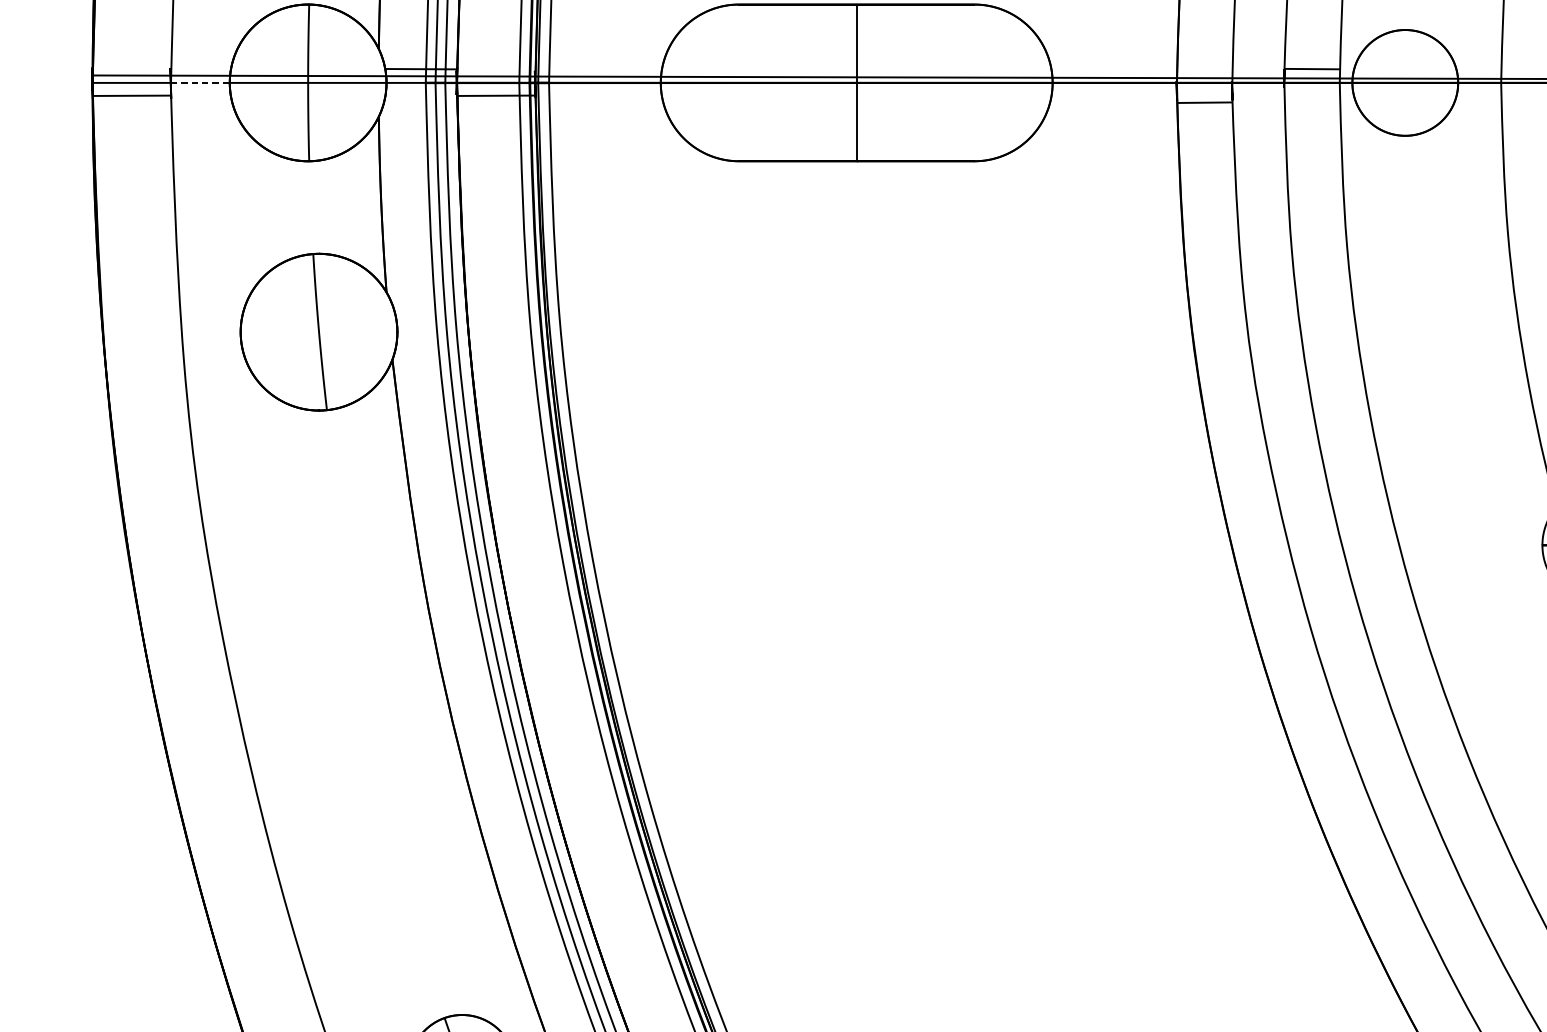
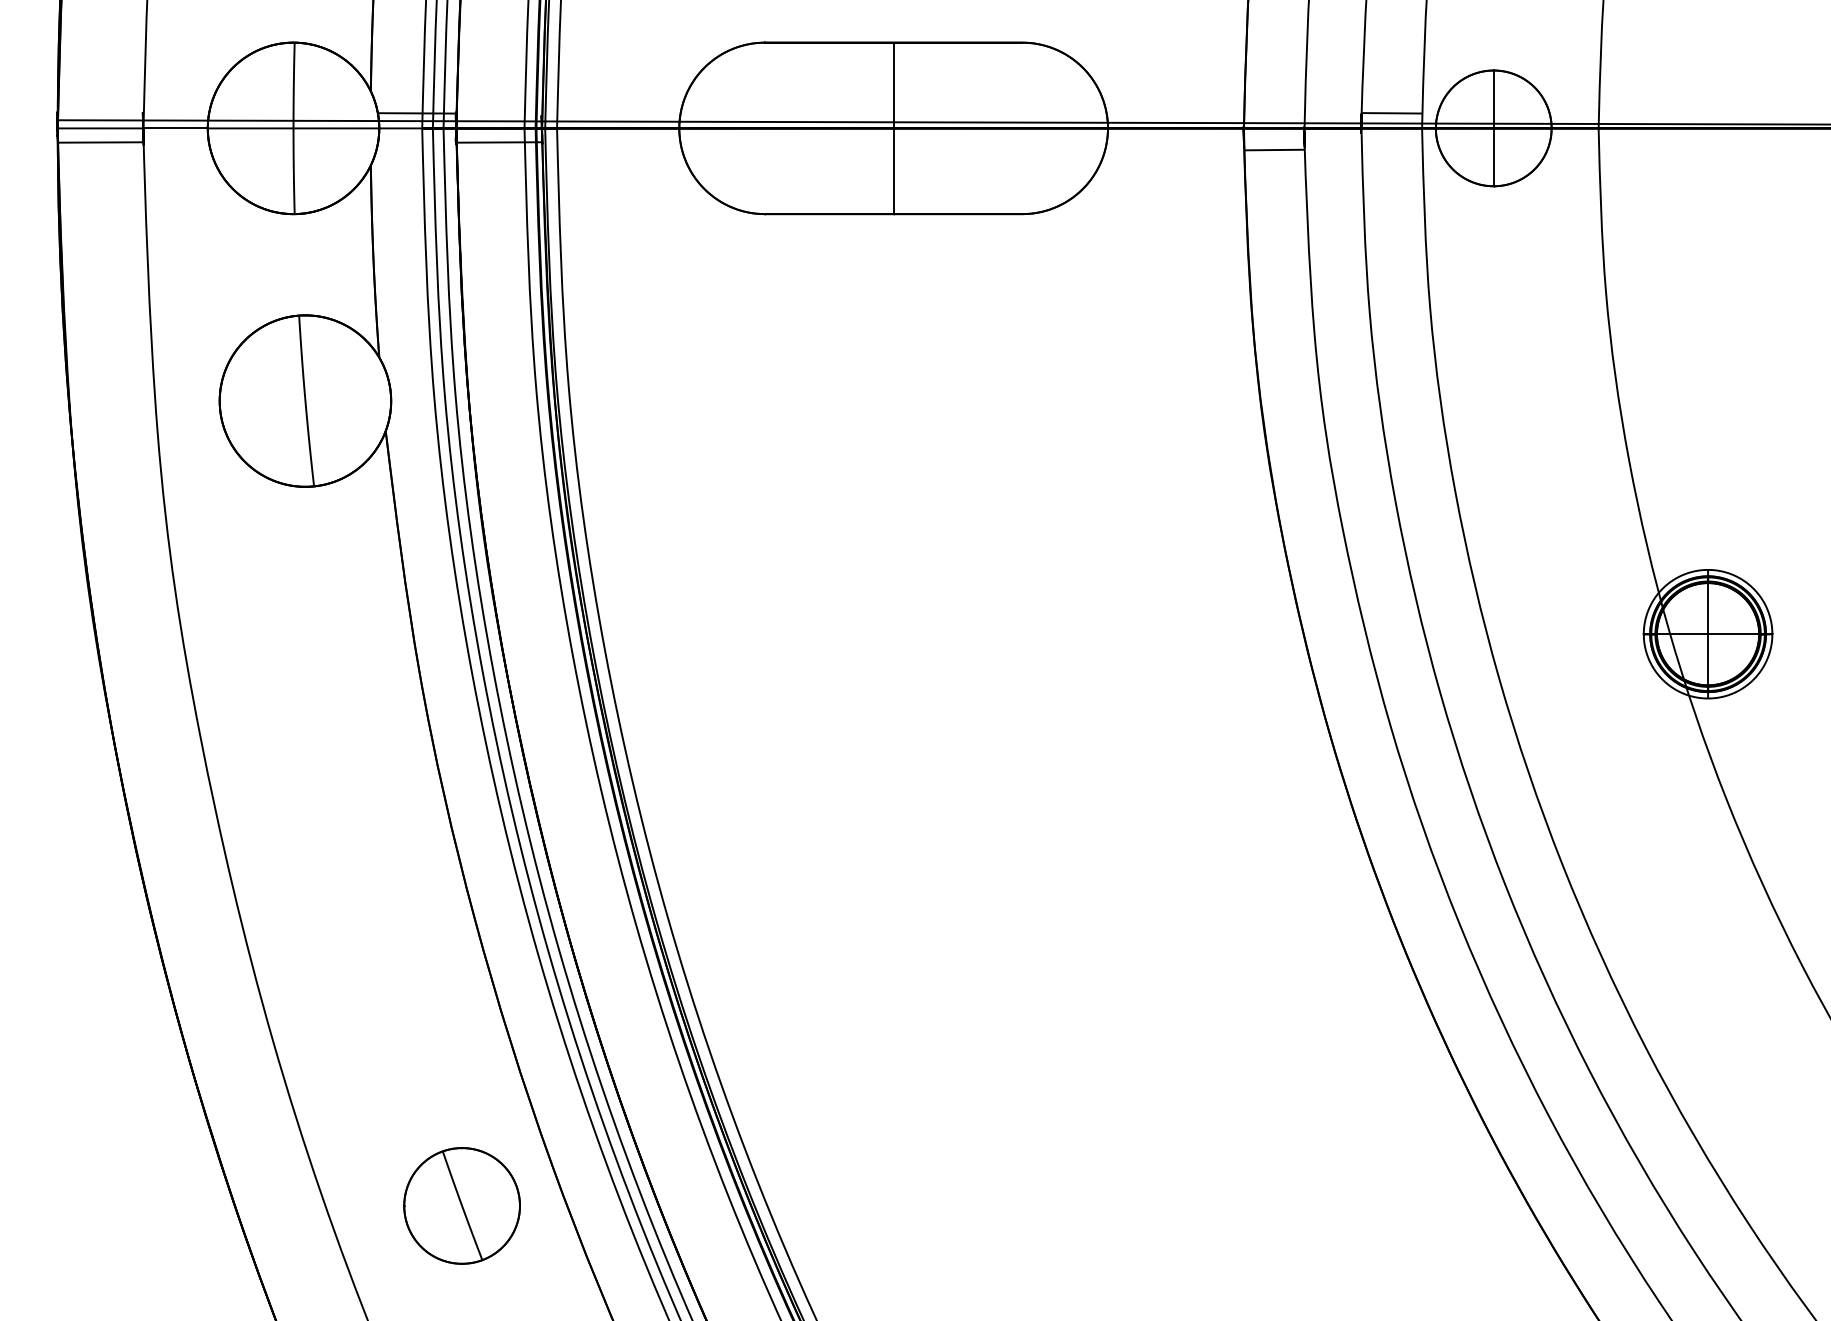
line: (201, 83) -> (176, 128), dashed -> solid
line: (1405, 83) -> (1493, 128), added

